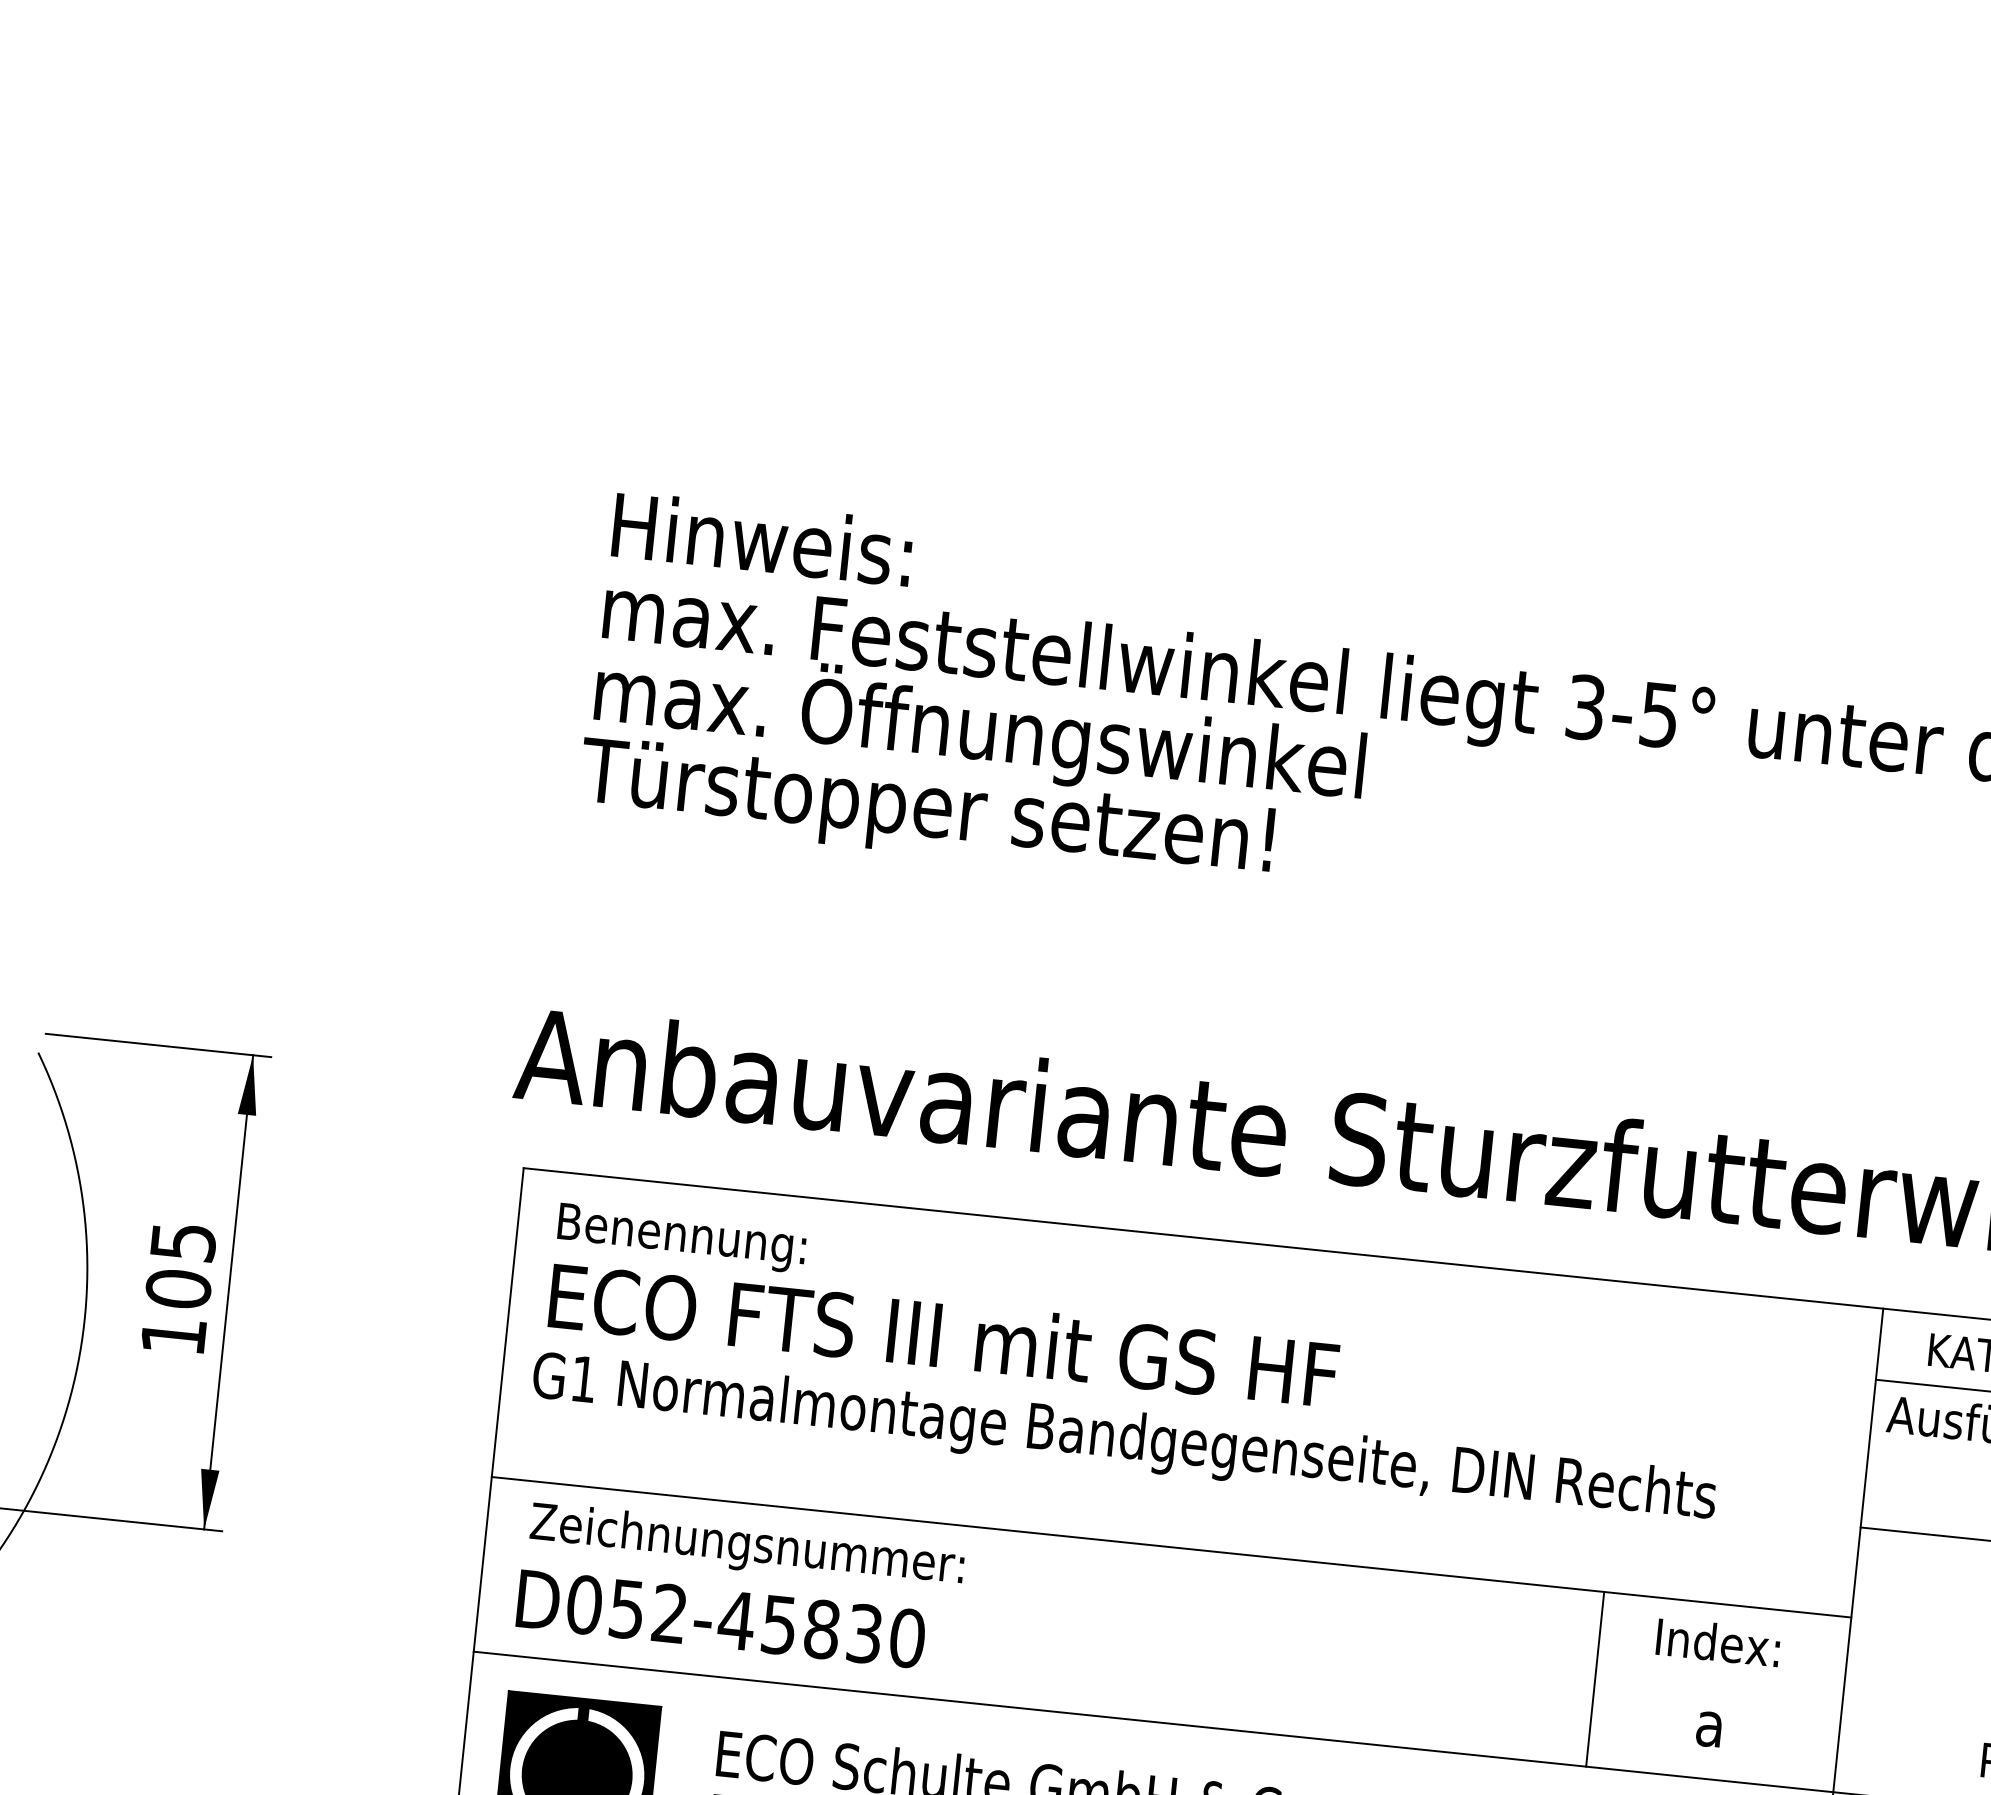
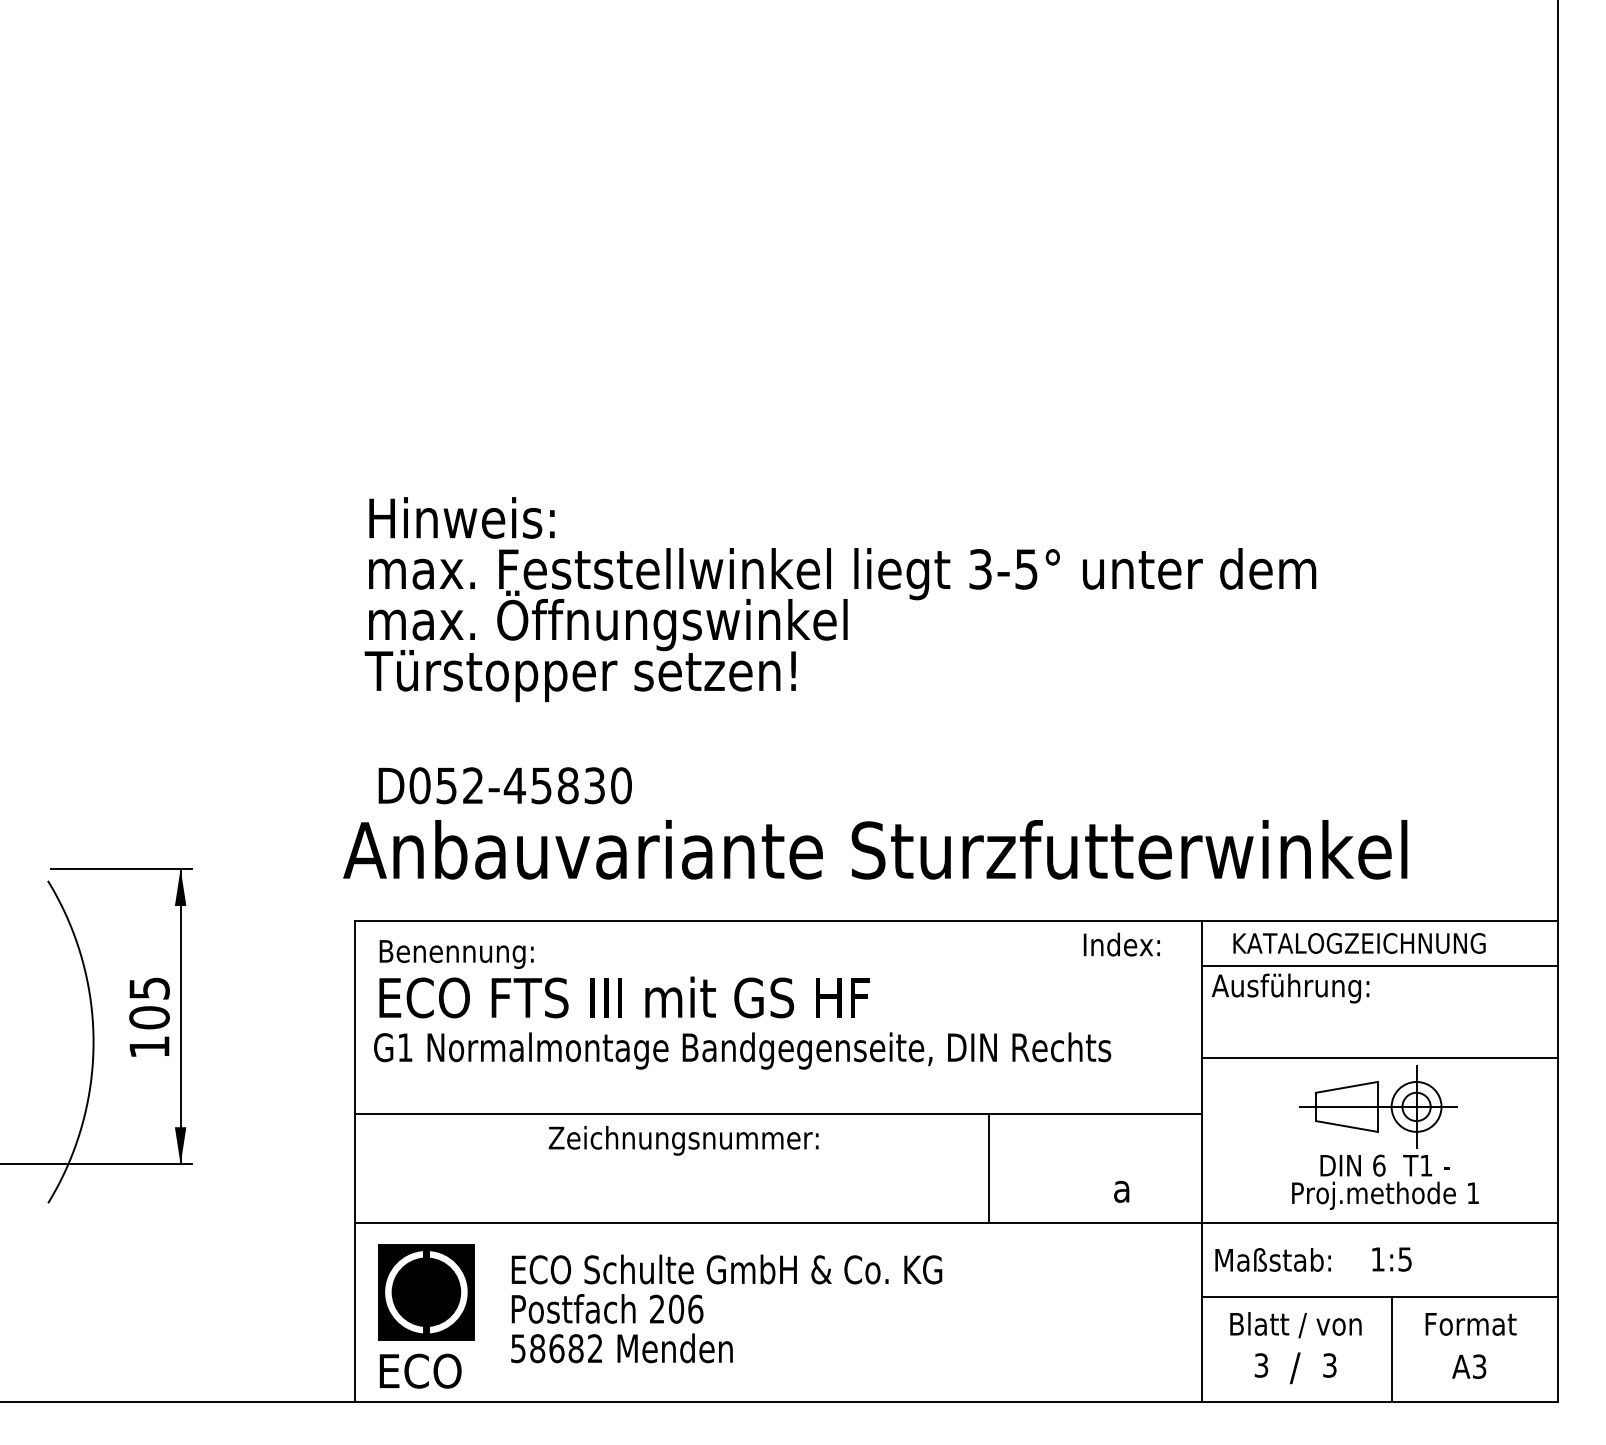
text: (746, 1546) -> (683, 1140), moved
text: (719, 1618) -> (504, 785), moved
text: (1717, 1642) -> (1121, 944), moved
line: (1595, 1678) -> (989, 1167), moved

